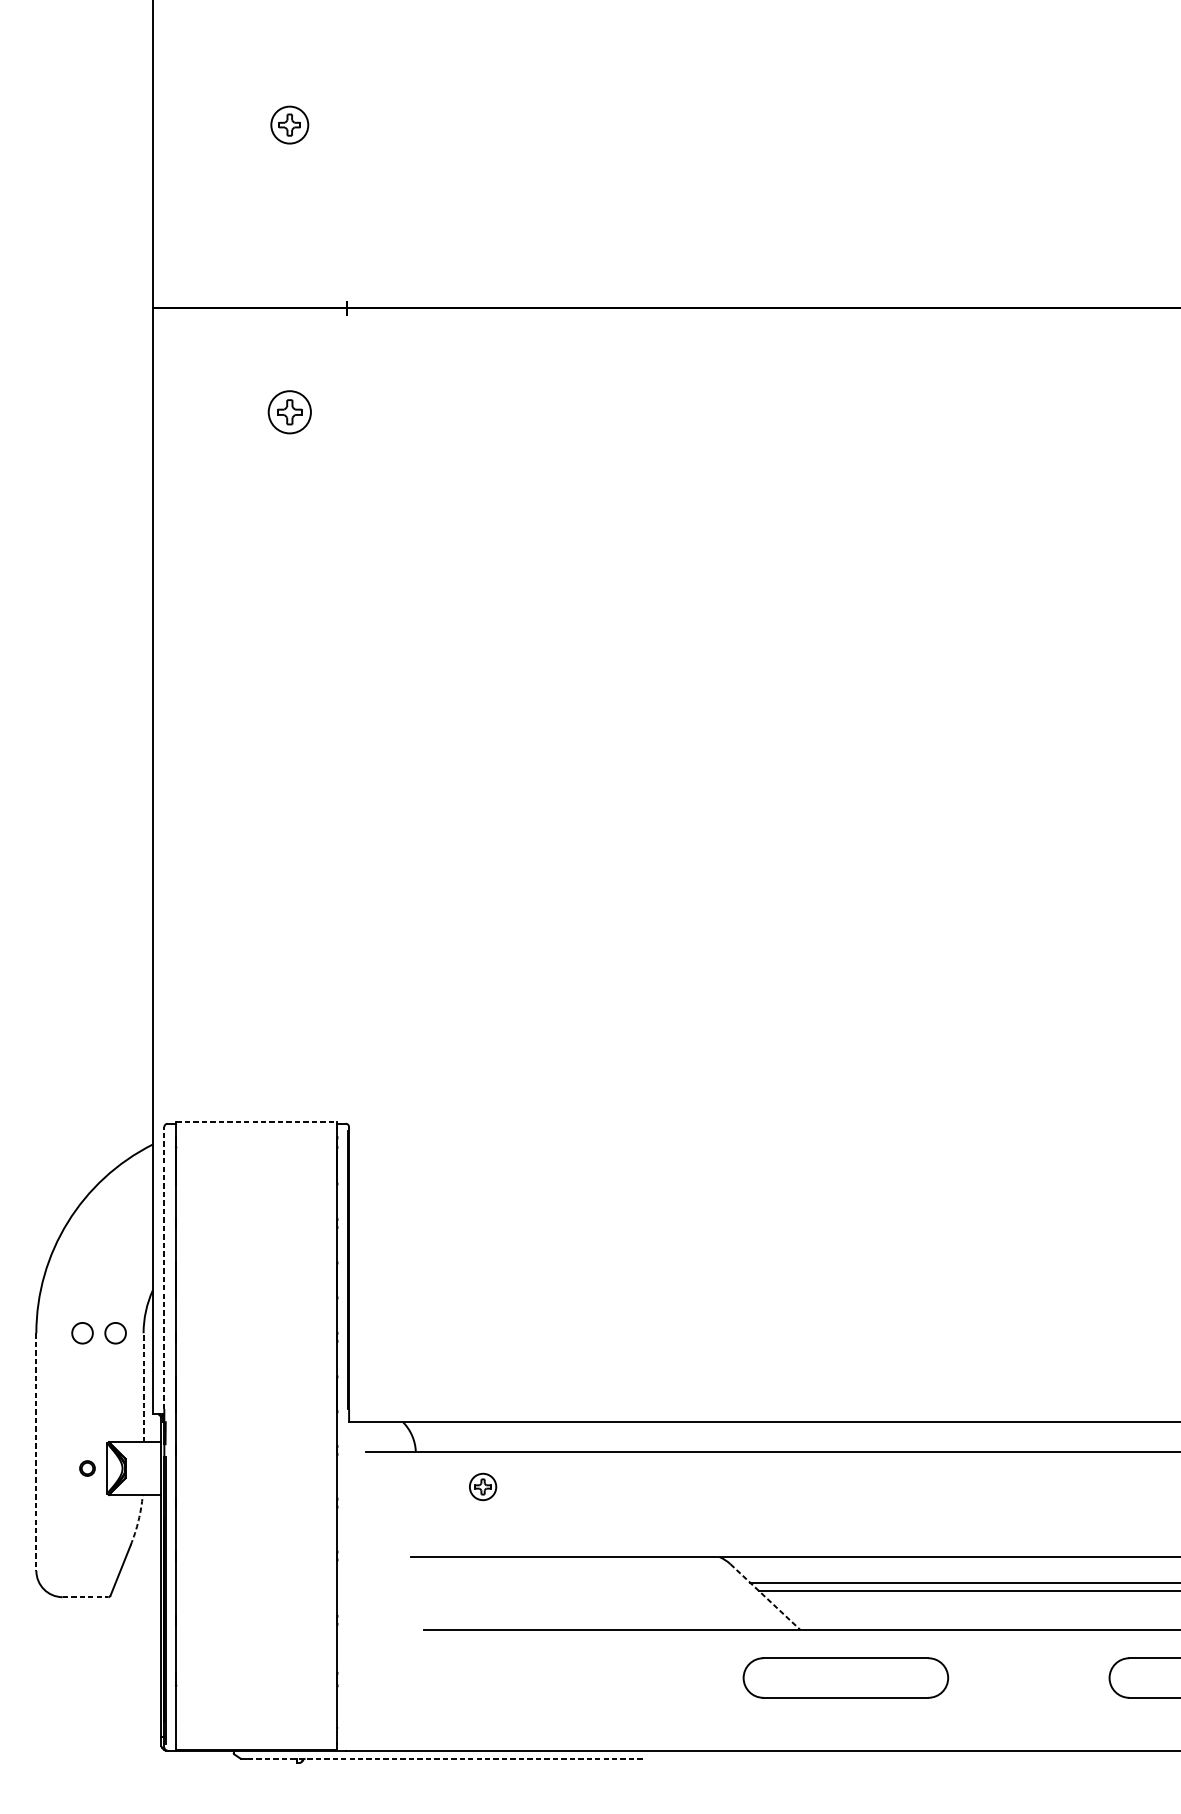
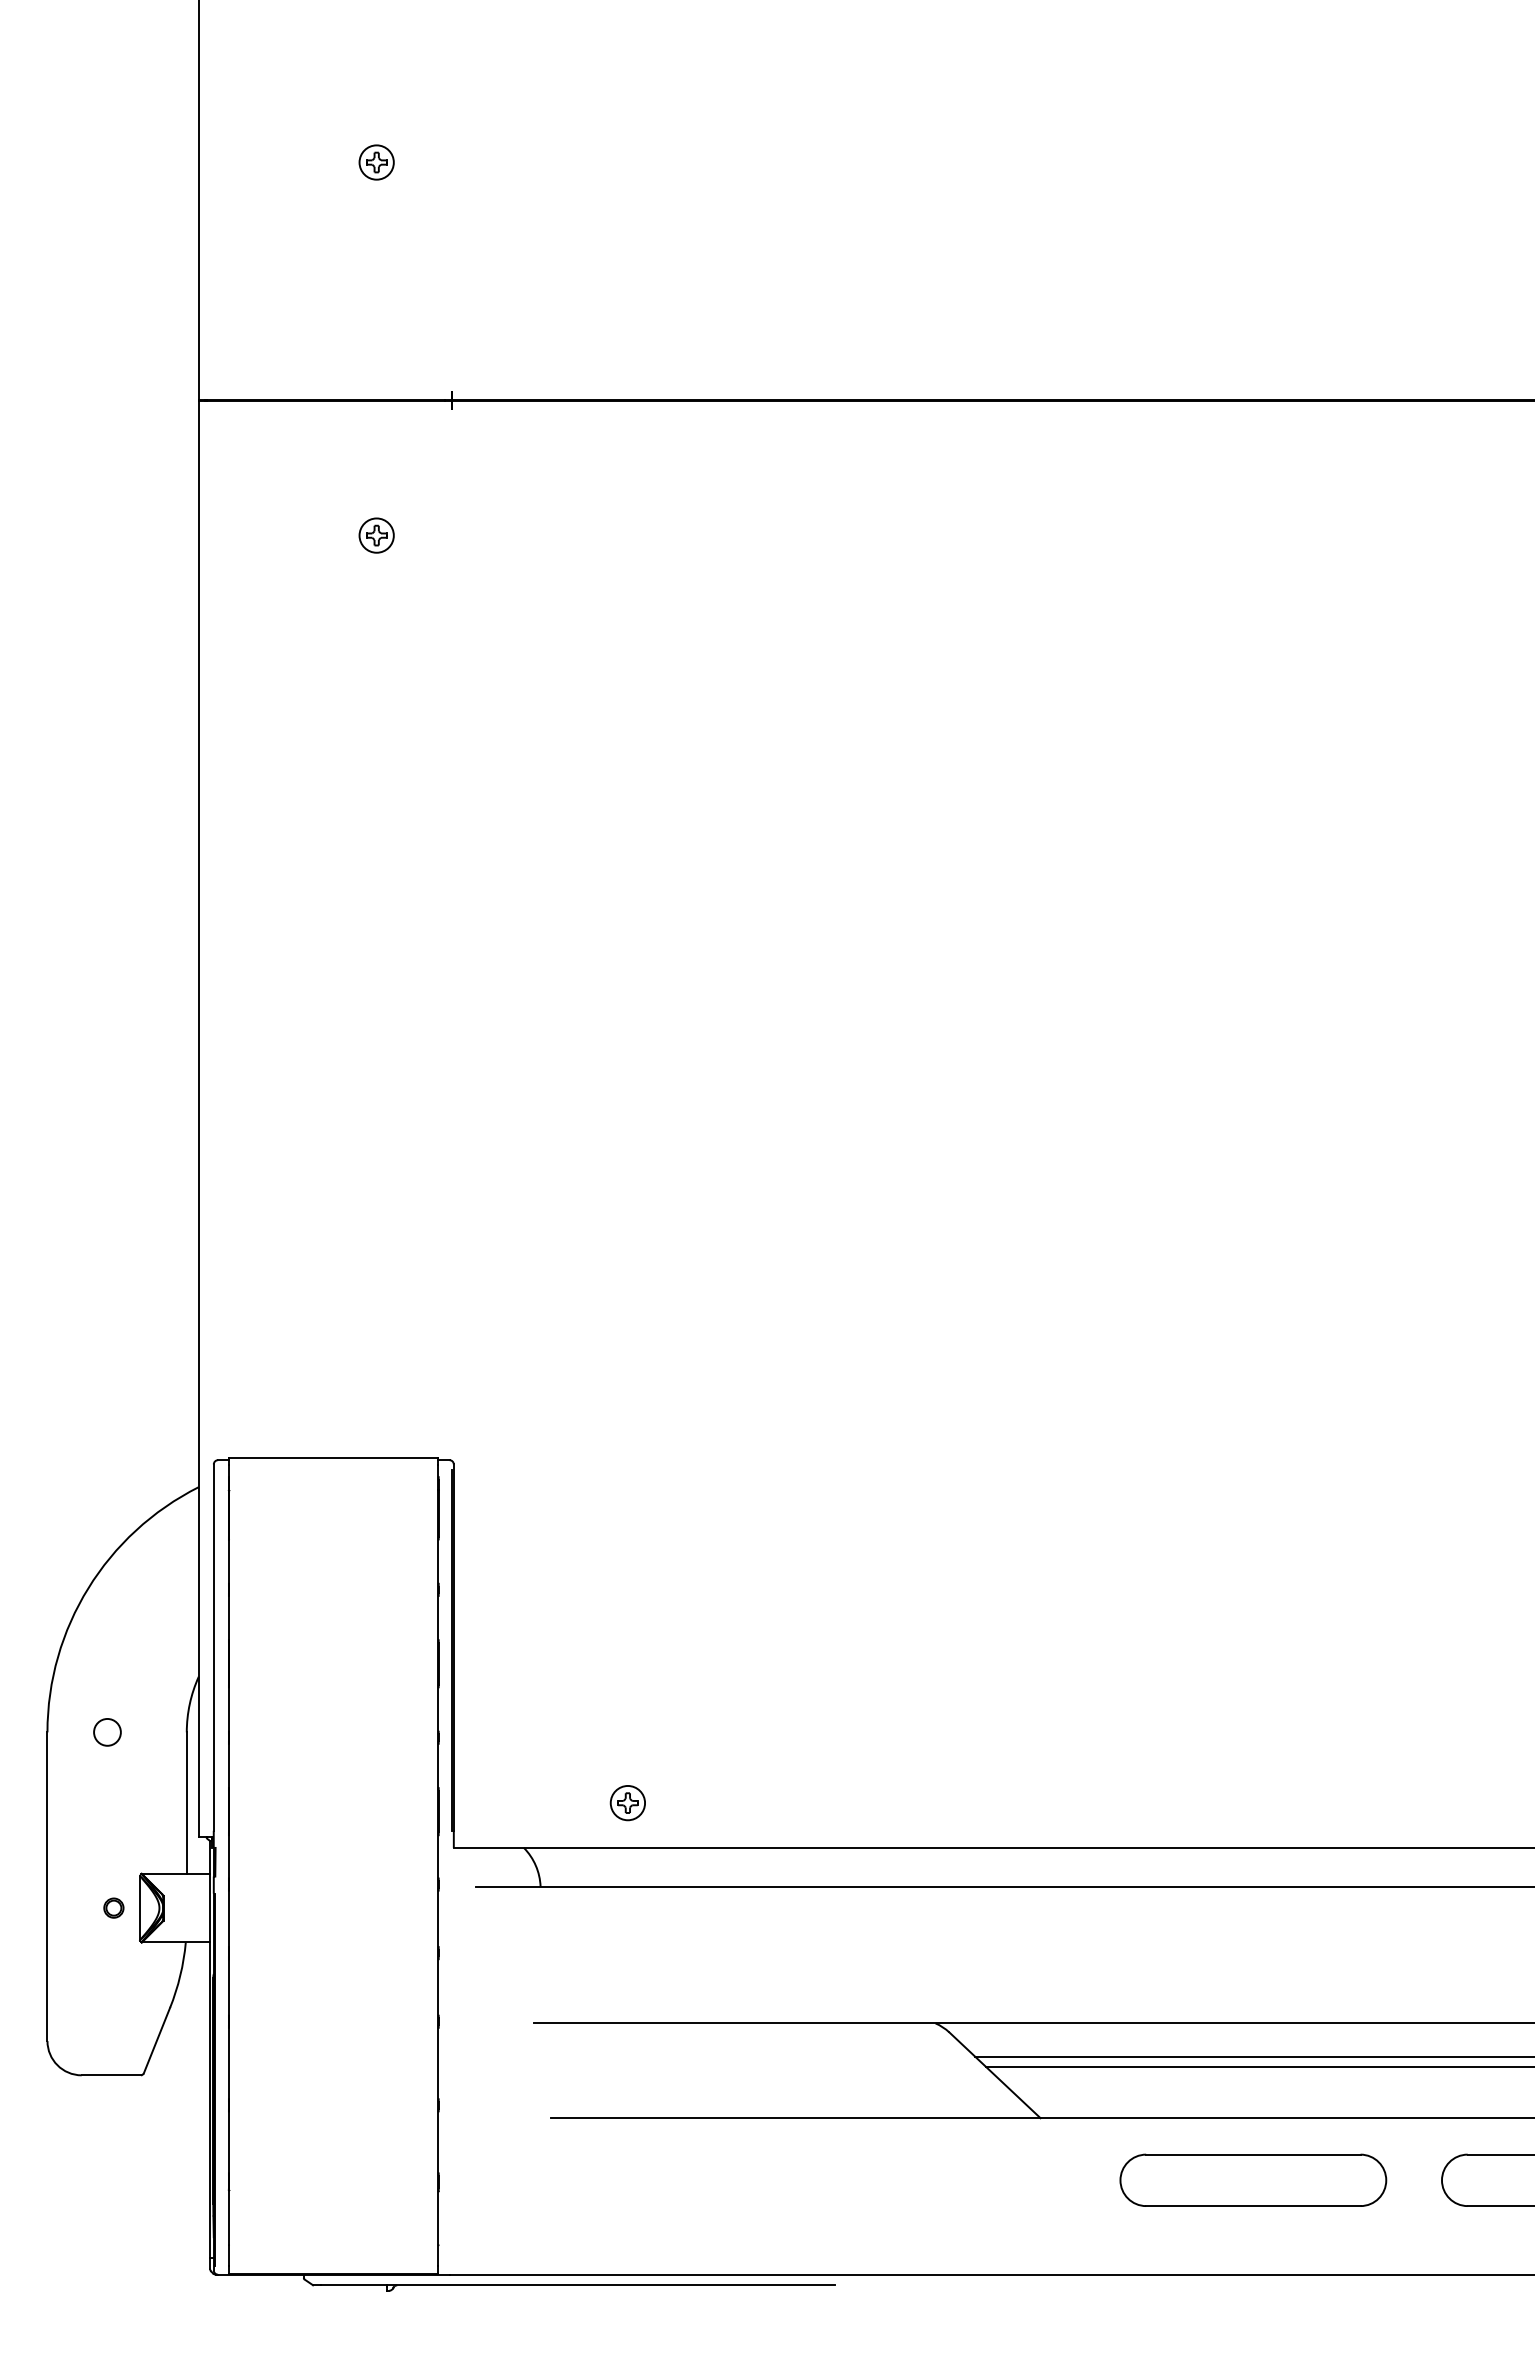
part: (289, 125) -> (376, 162), size x0.71
part: (289, 412) -> (376, 535), size x0.62
line: (257, 1121) -> (334, 1457), dashed -> solid
line: (164, 1267) -> (213, 1647), dashed -> solid
circle: (115, 1333) -> (150, 1732), removed
line: (143, 1388) -> (186, 1803), dashed -> solid
line: (36, 1452) -> (47, 1887), dashed -> solid
part: (482, 1487) -> (627, 1803), moved
arc: (138, 1520) -> (180, 1975), dashed -> solid
line: (85, 1597) -> (111, 2075), dashed -> solid
line: (765, 1597) -> (994, 2075), dashed -> solid
part: (846, 1677) -> (1253, 2179), moved
line: (444, 1758) -> (577, 2285), dashed -> solid

